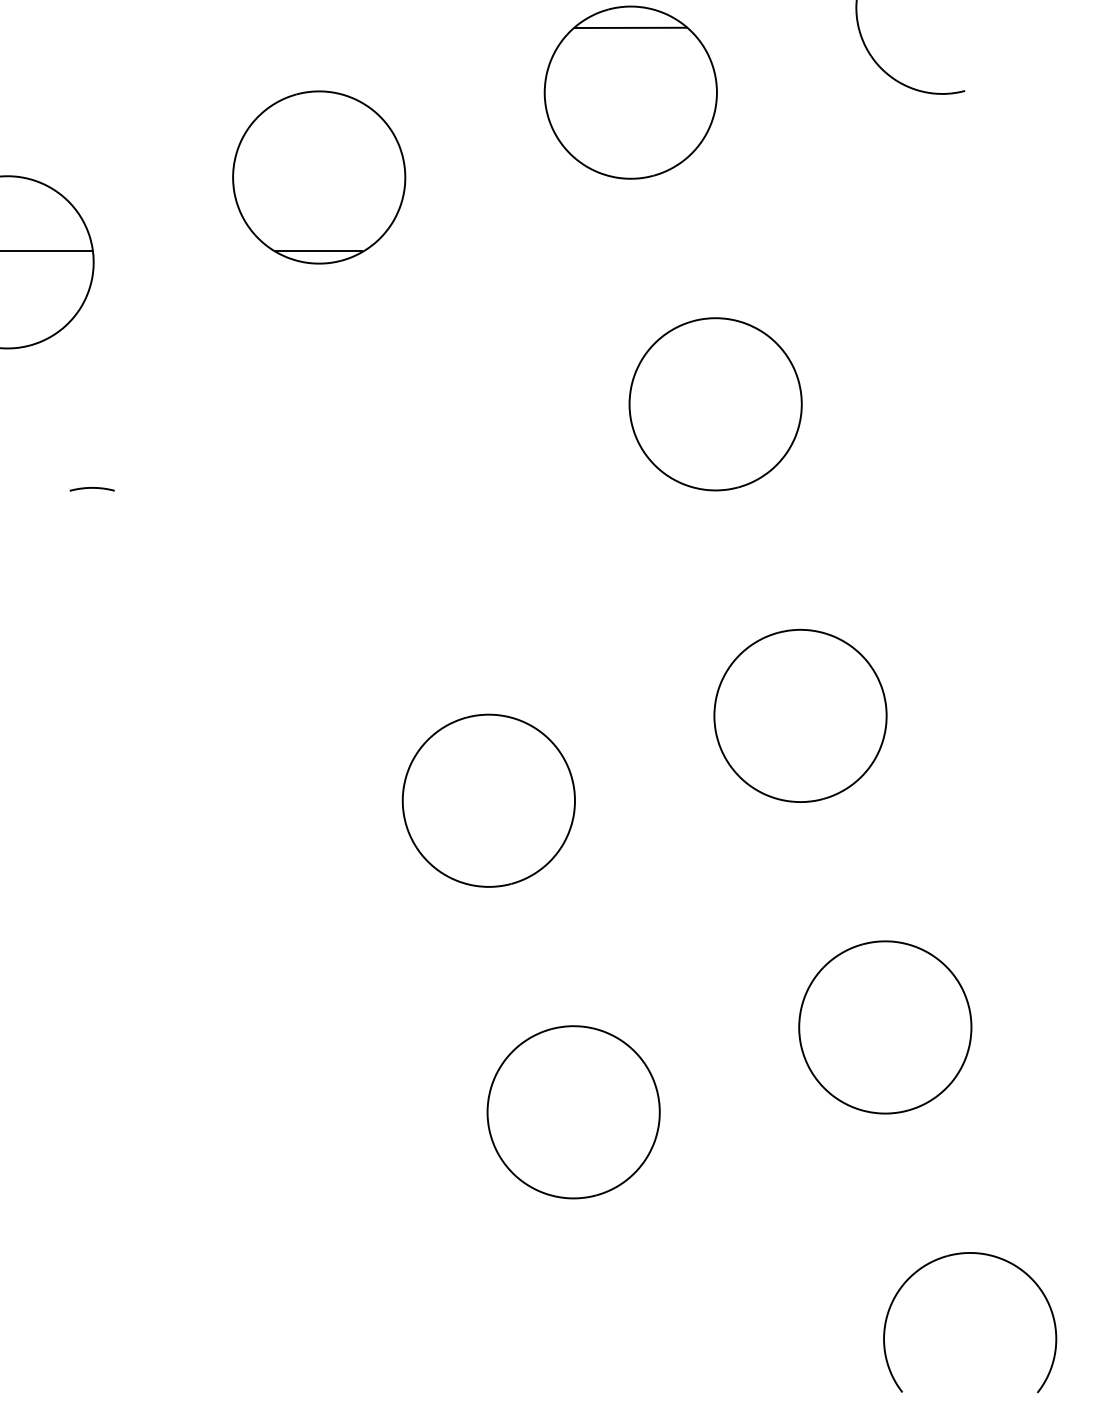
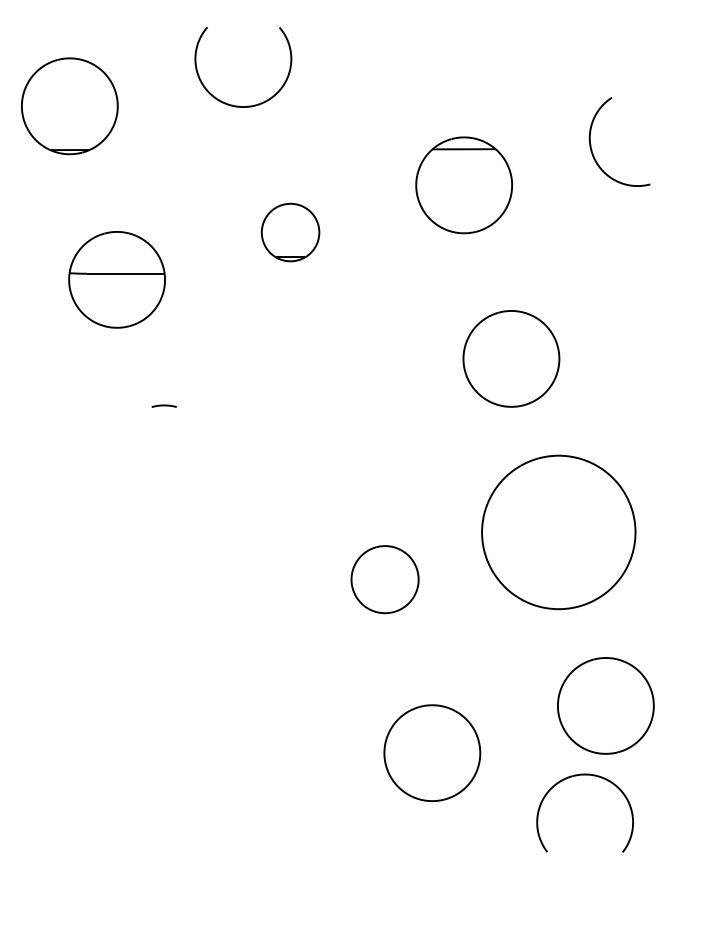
part: (318, 177) -> (290, 232), size x0.6
part: (800, 716) -> (558, 532), size x1.6
part: (487, 800) -> (384, 579), size x0.7
part: (954, 1256) -> (576, 776), moved

